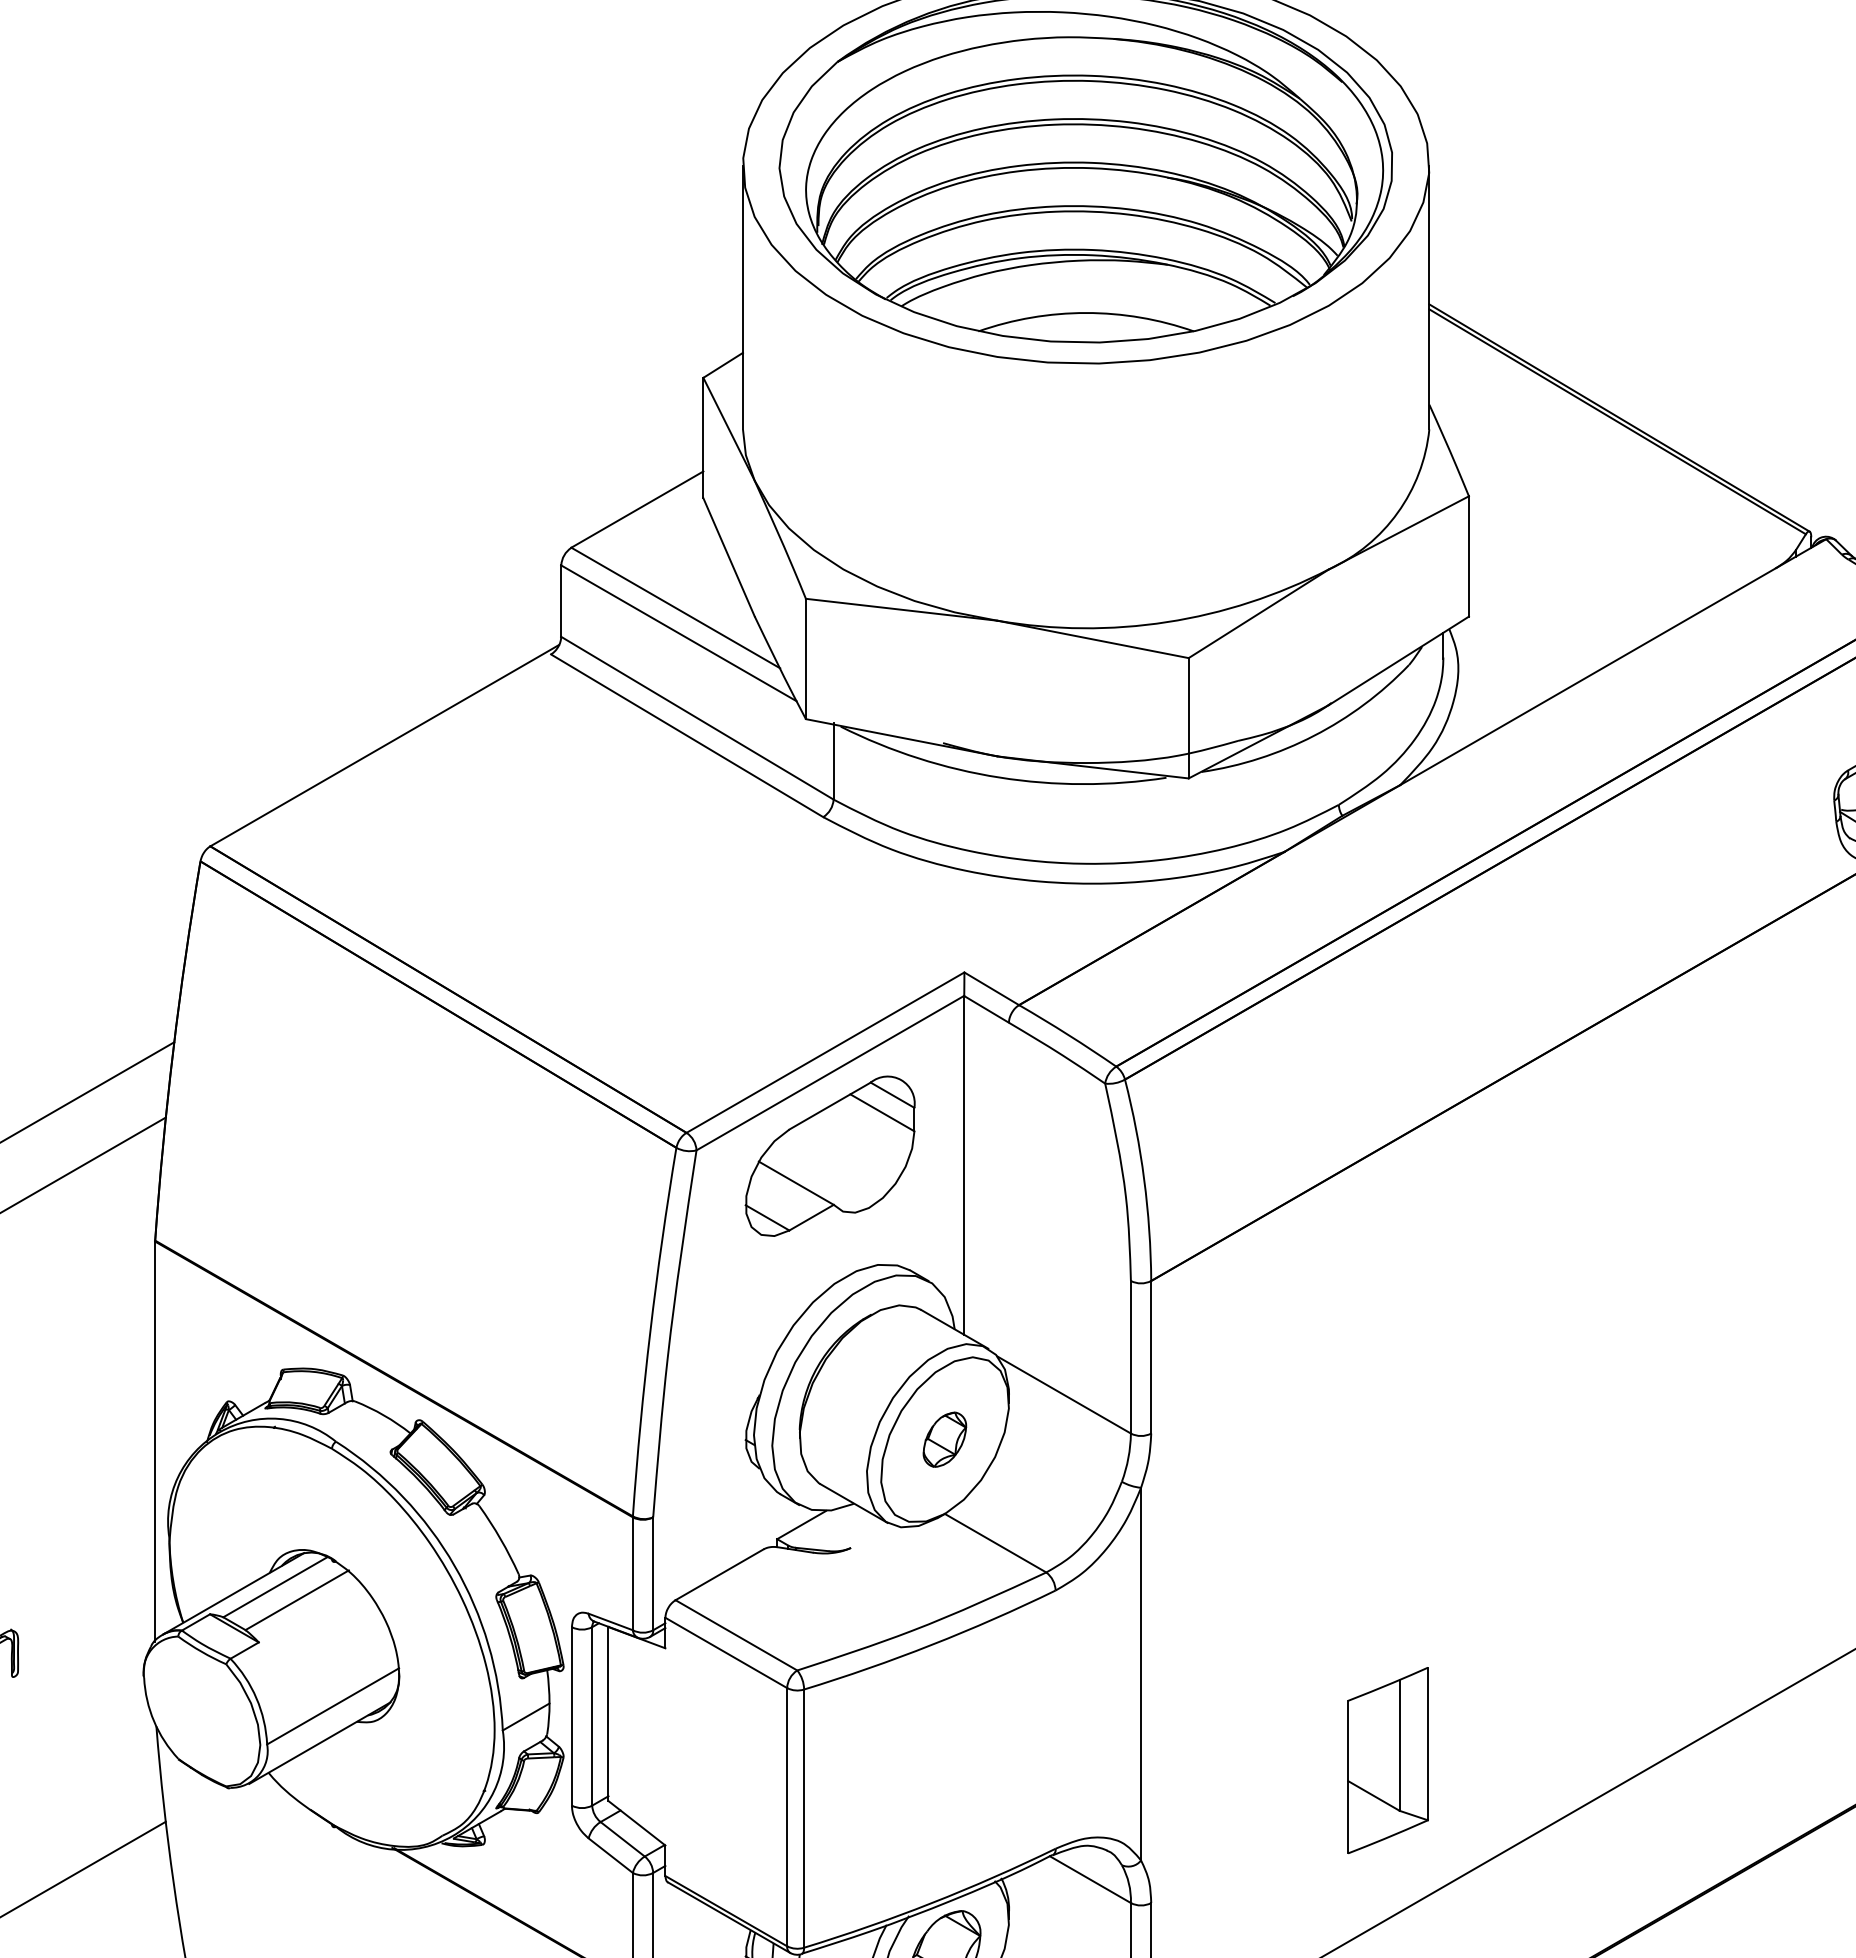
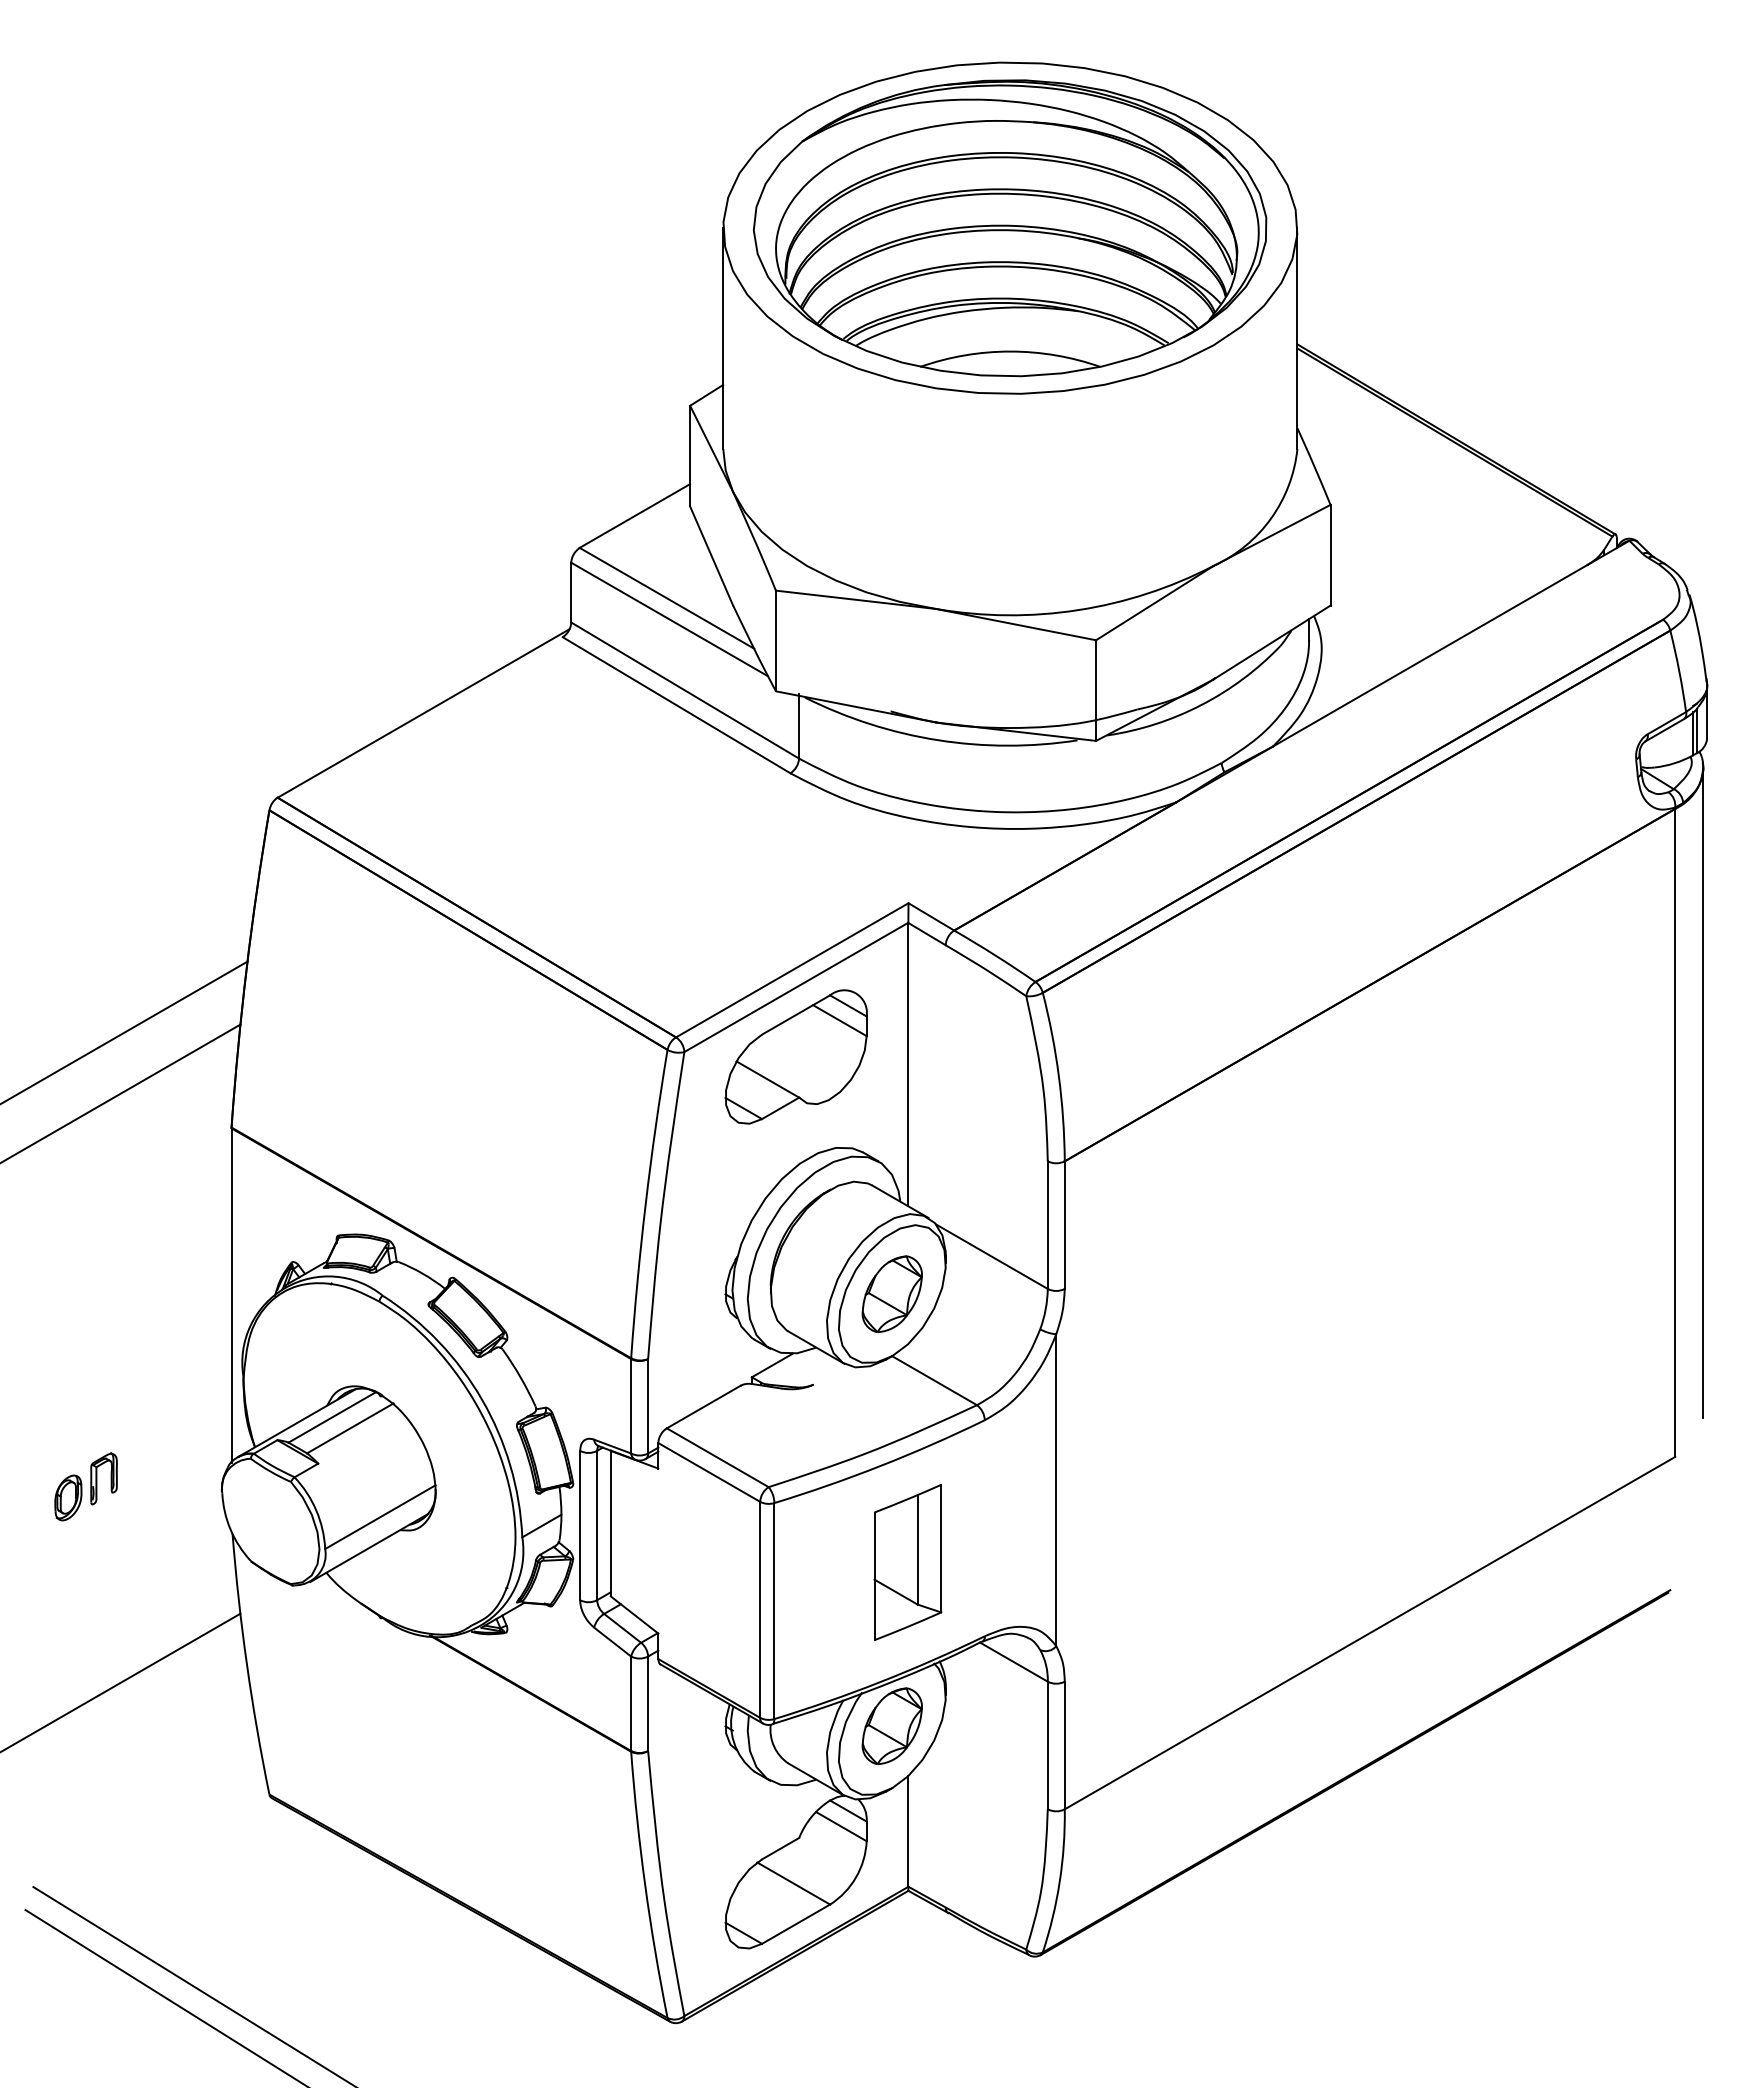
part: (944, 1439) -> (891, 1293), size x1.67
part: (1387, 1760) -> (907, 1562), moved

